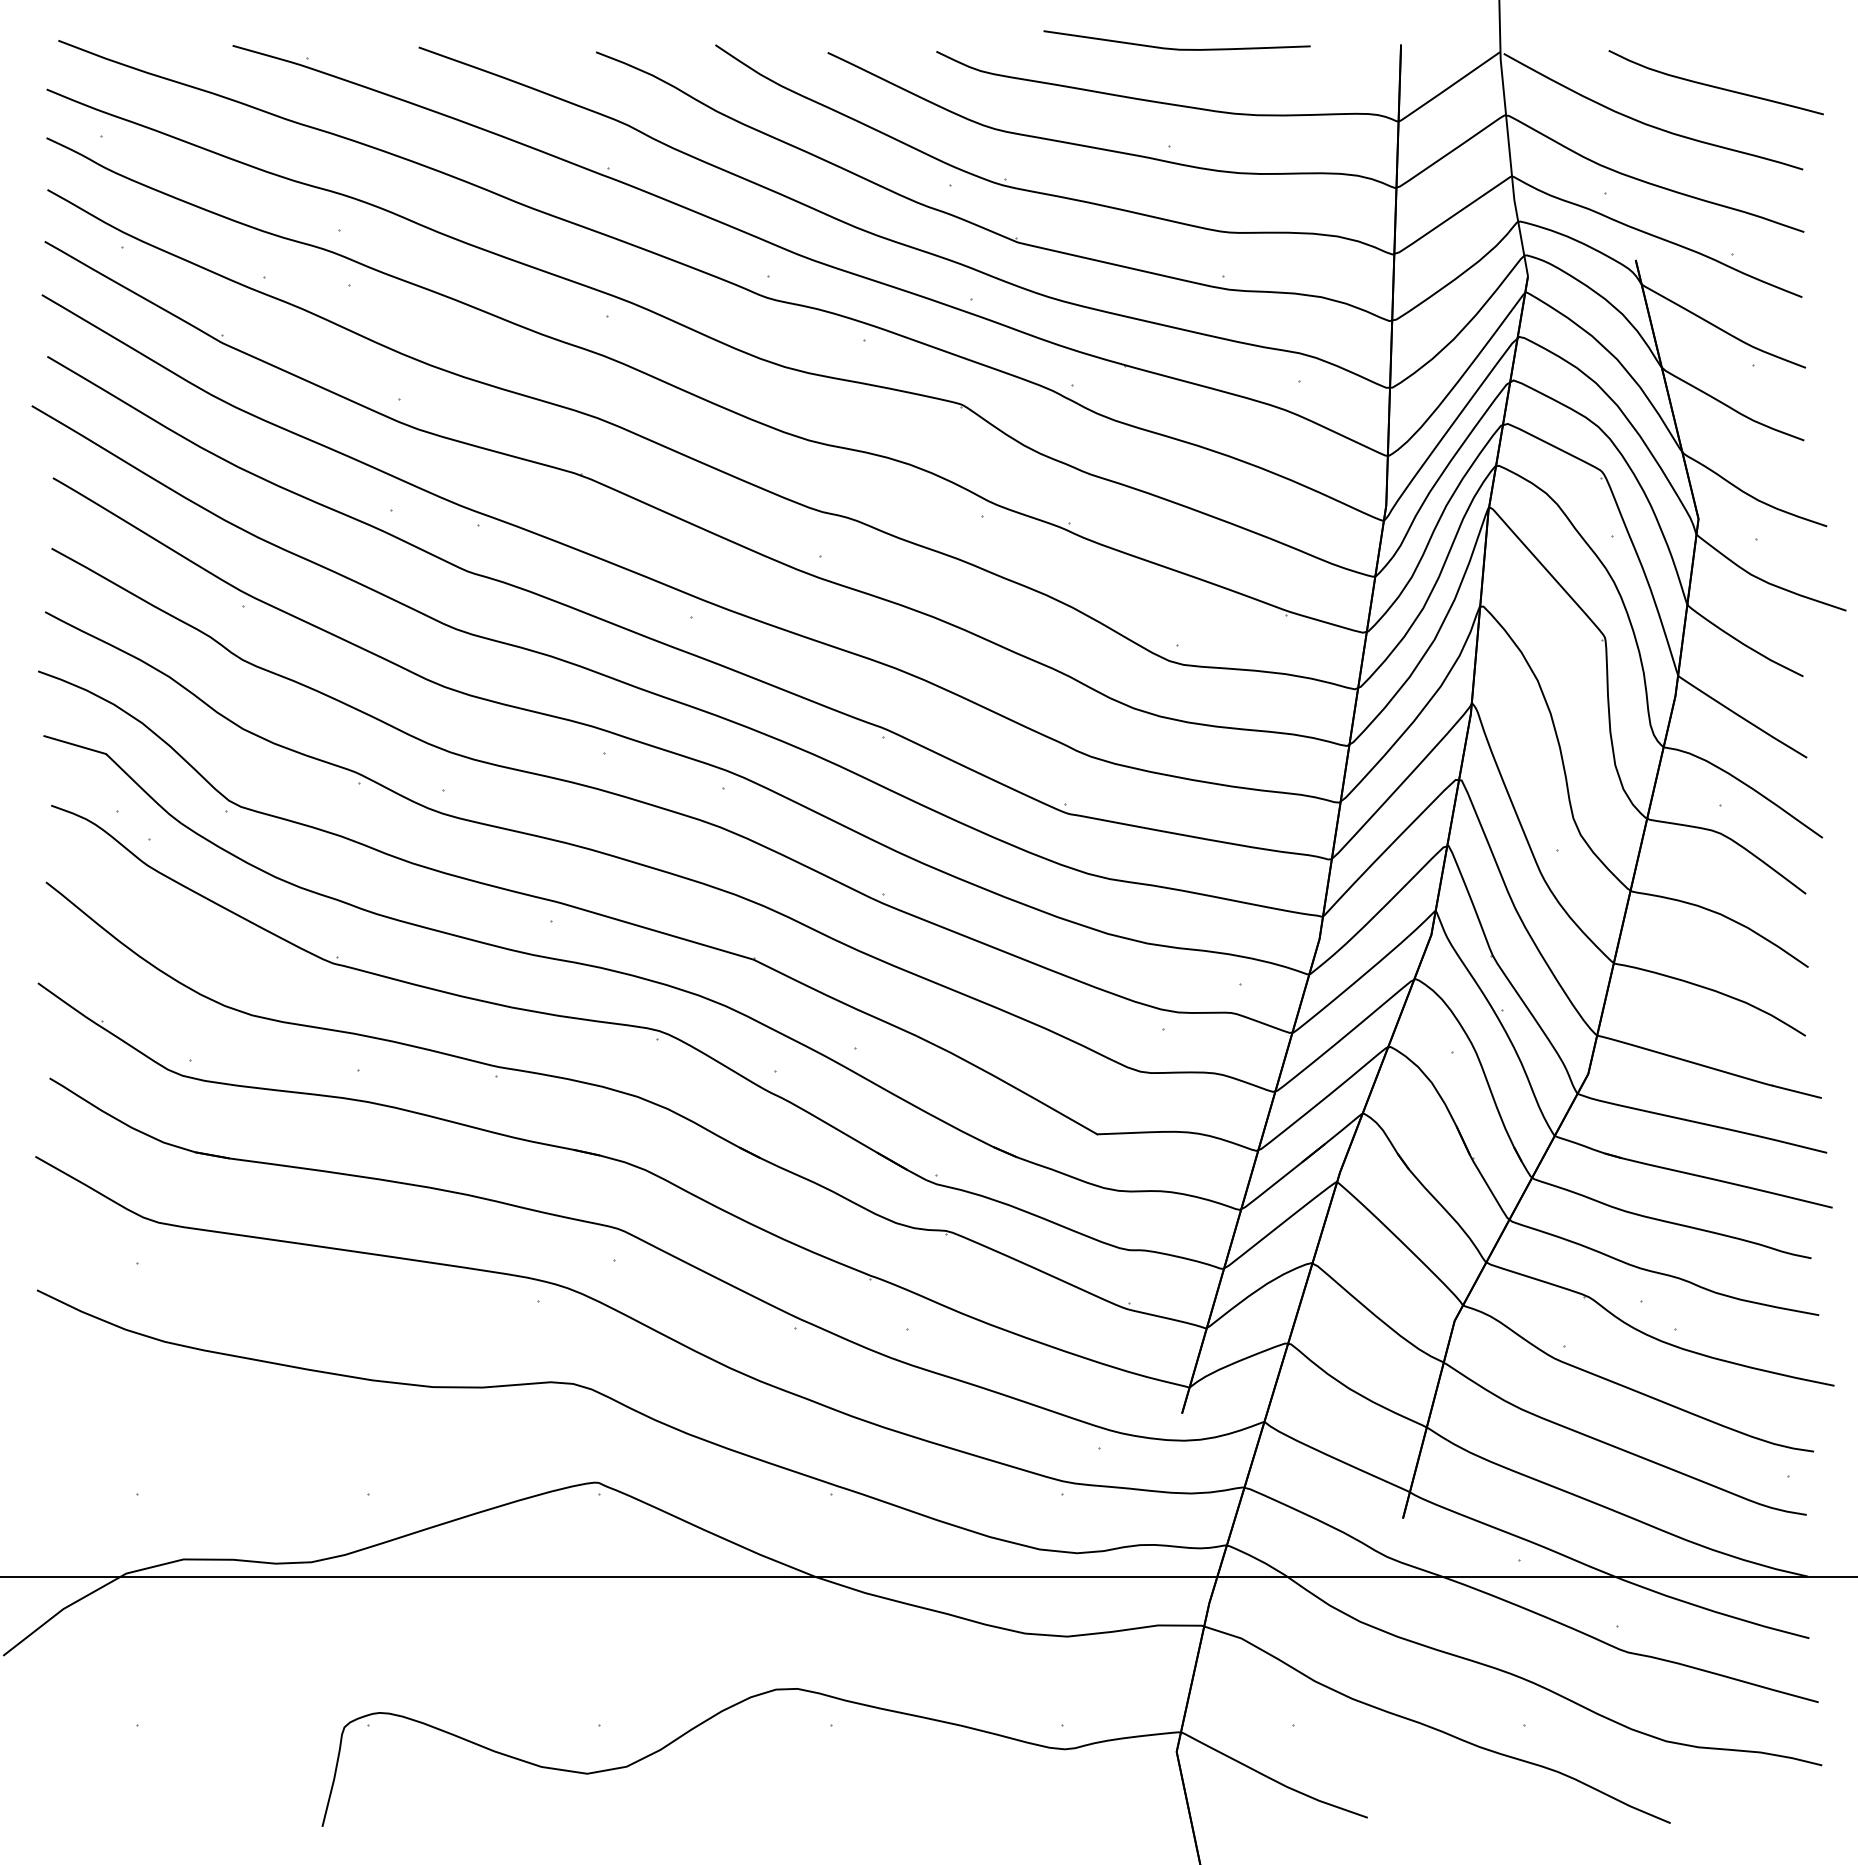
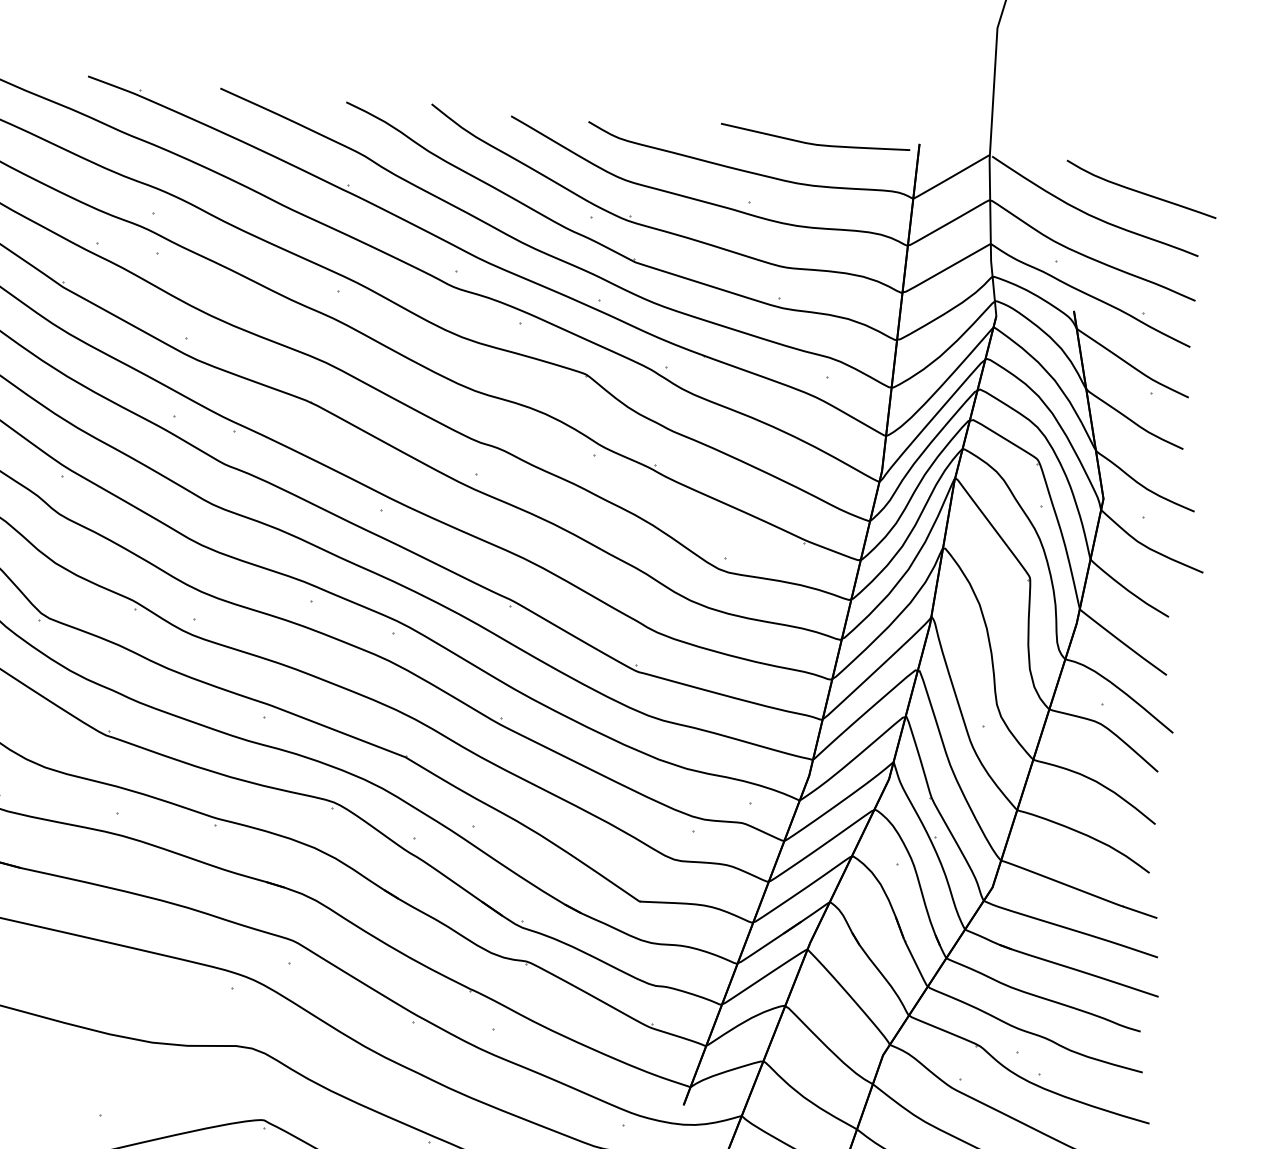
curve: (1176, 48) -> (814, 143), moved

